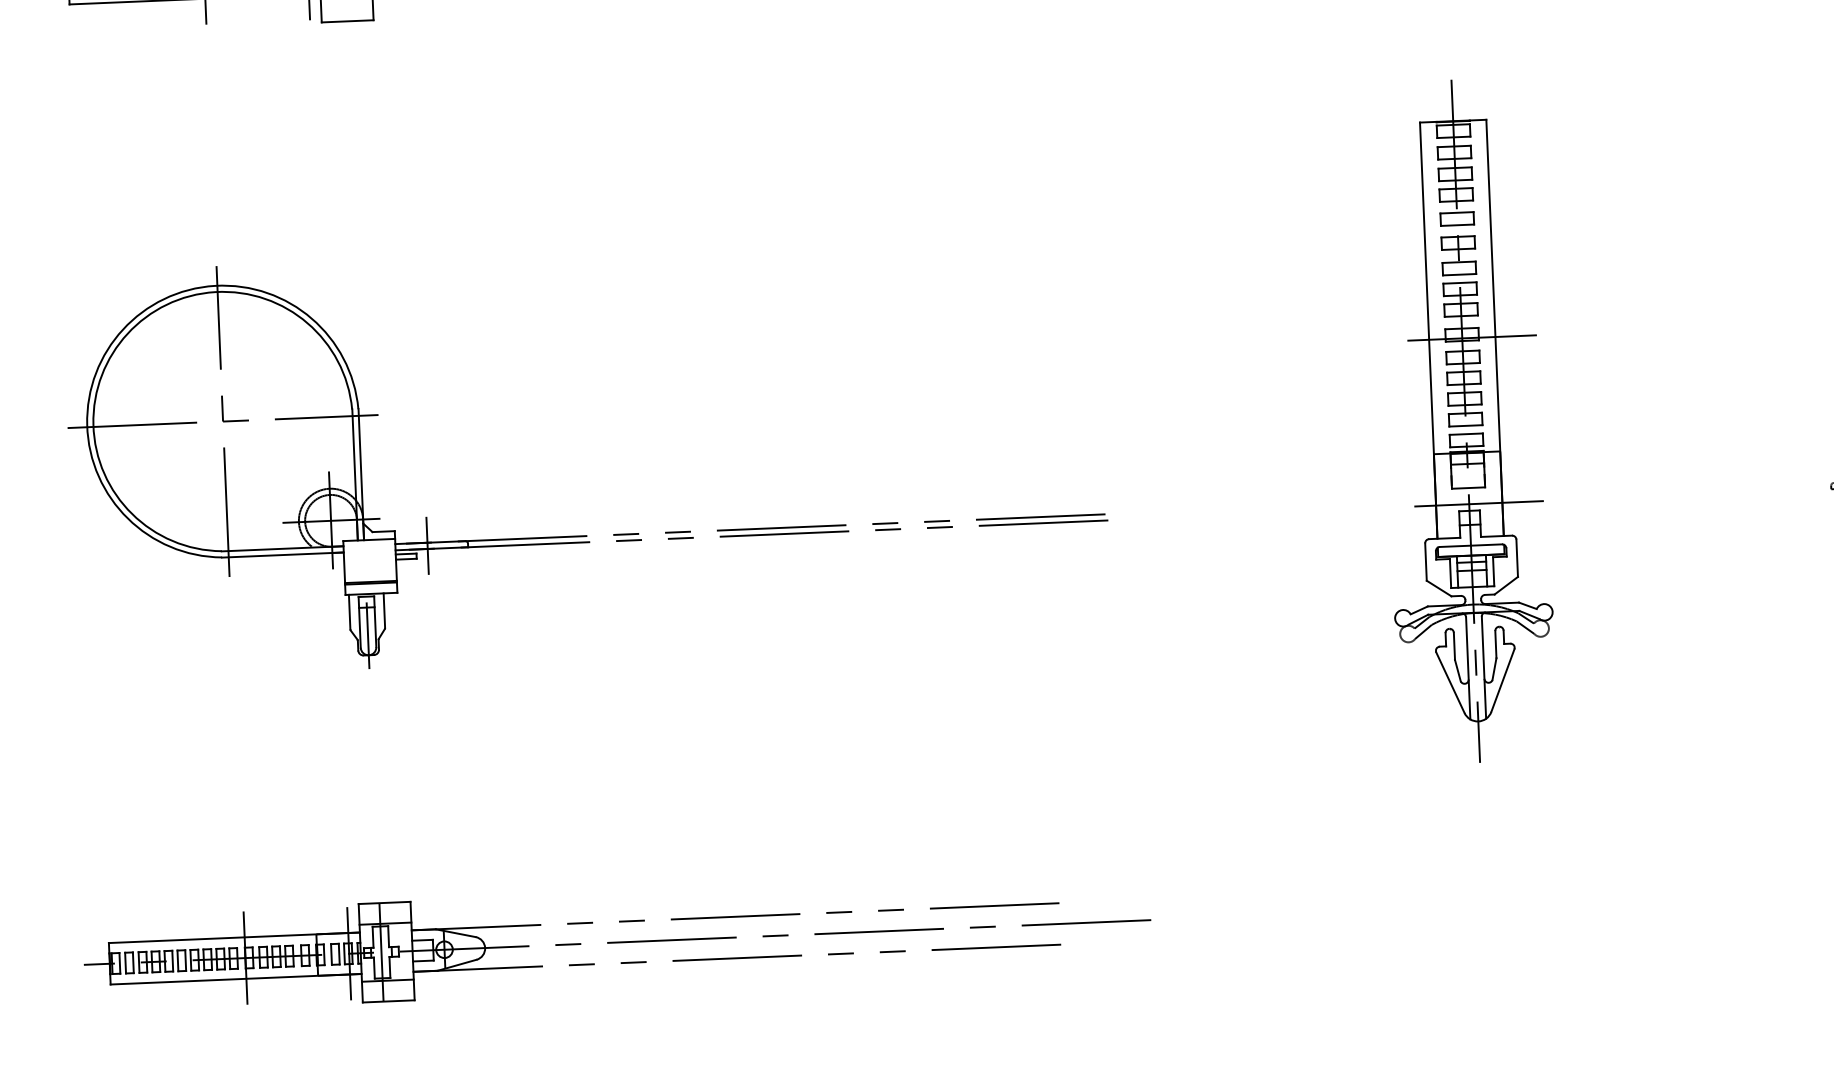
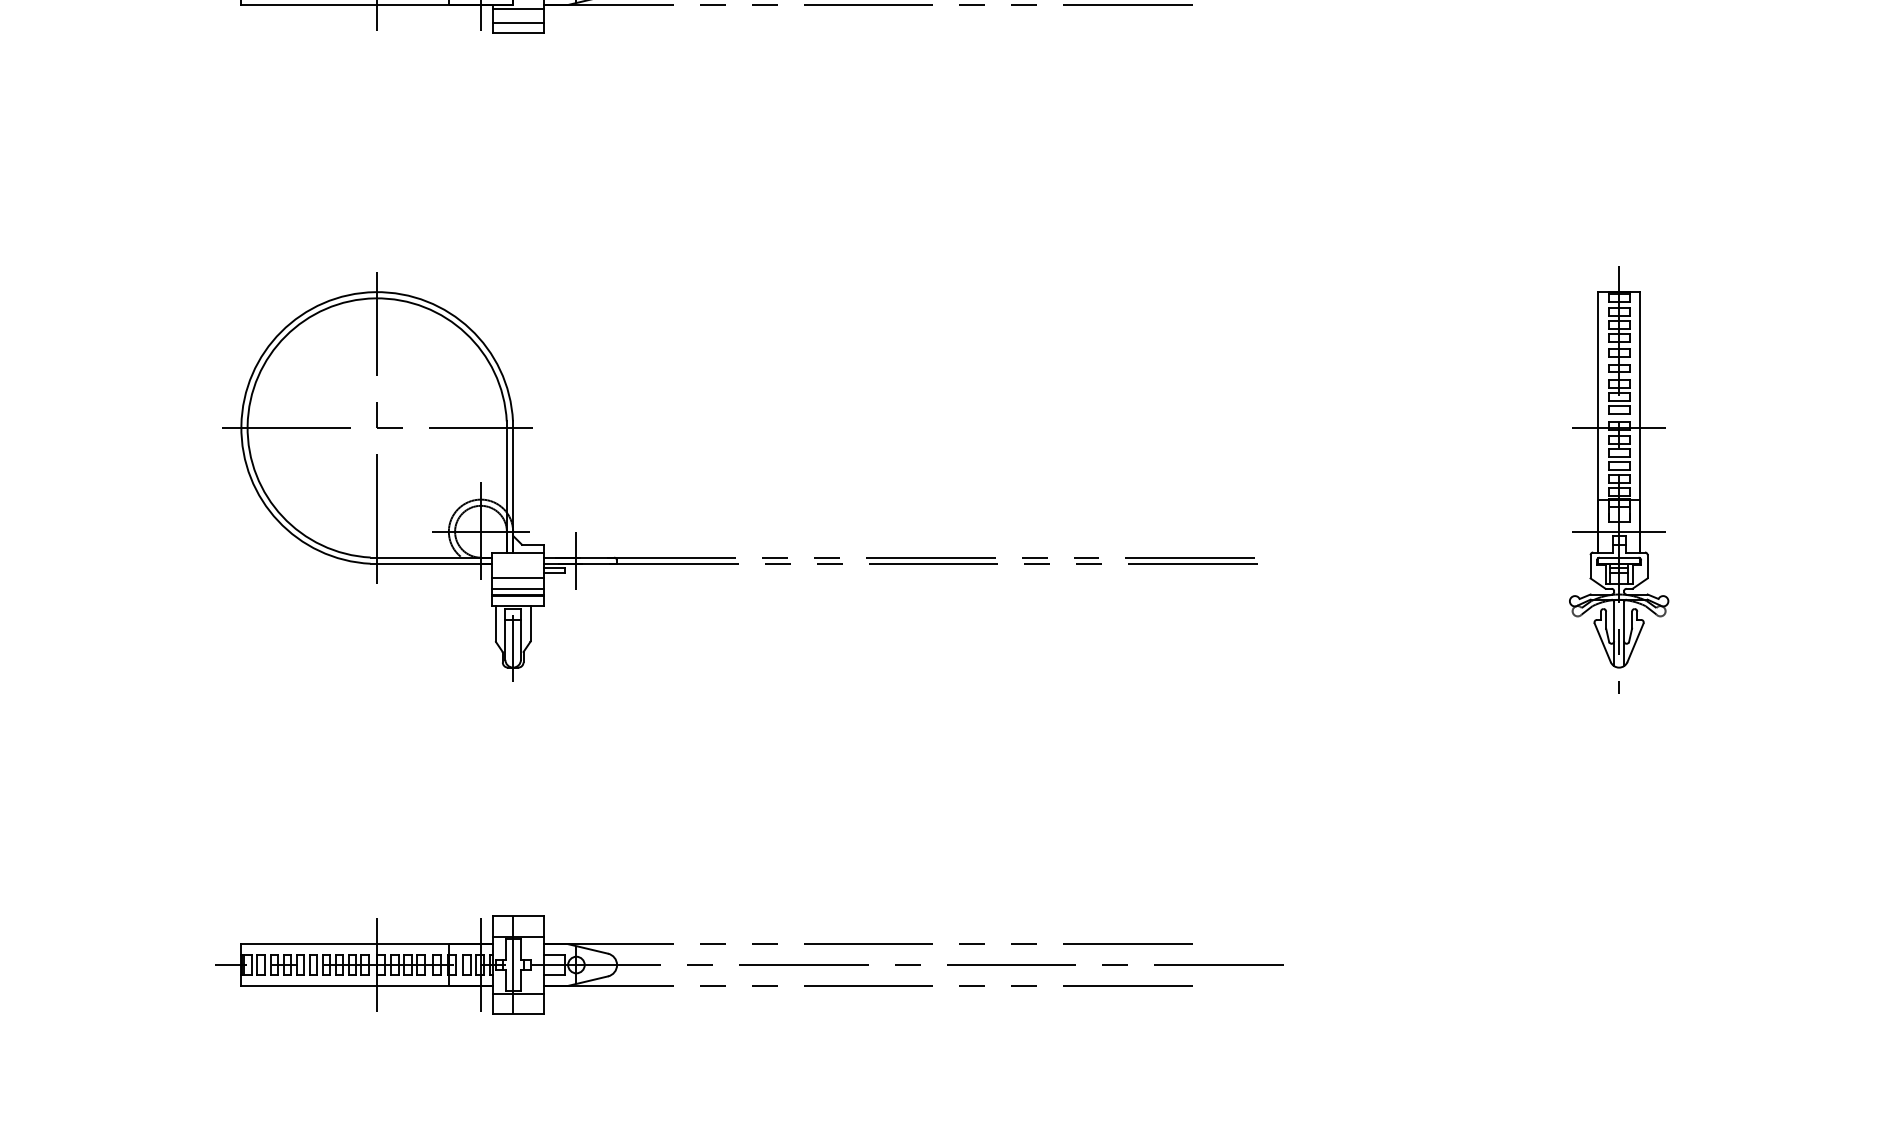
line: (347, 11) -> (518, 23), added
part: (1466, 420) -> (1619, 479), size x0.62
line: (370, 565) -> (518, 578), added
line: (370, 575) -> (518, 588), added

